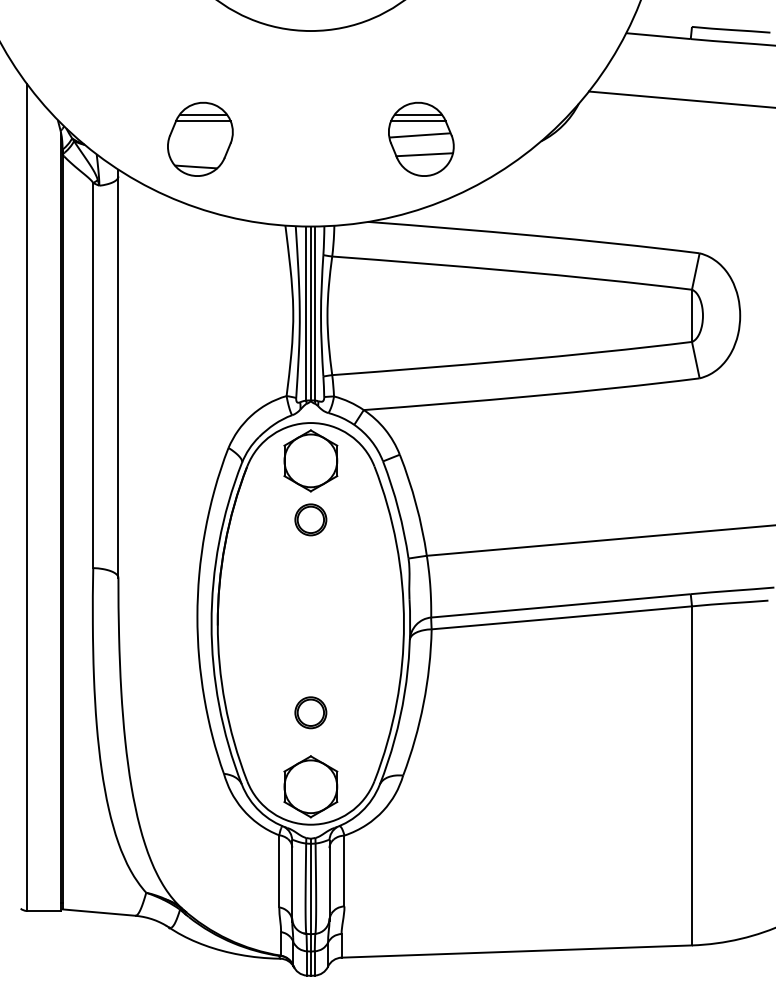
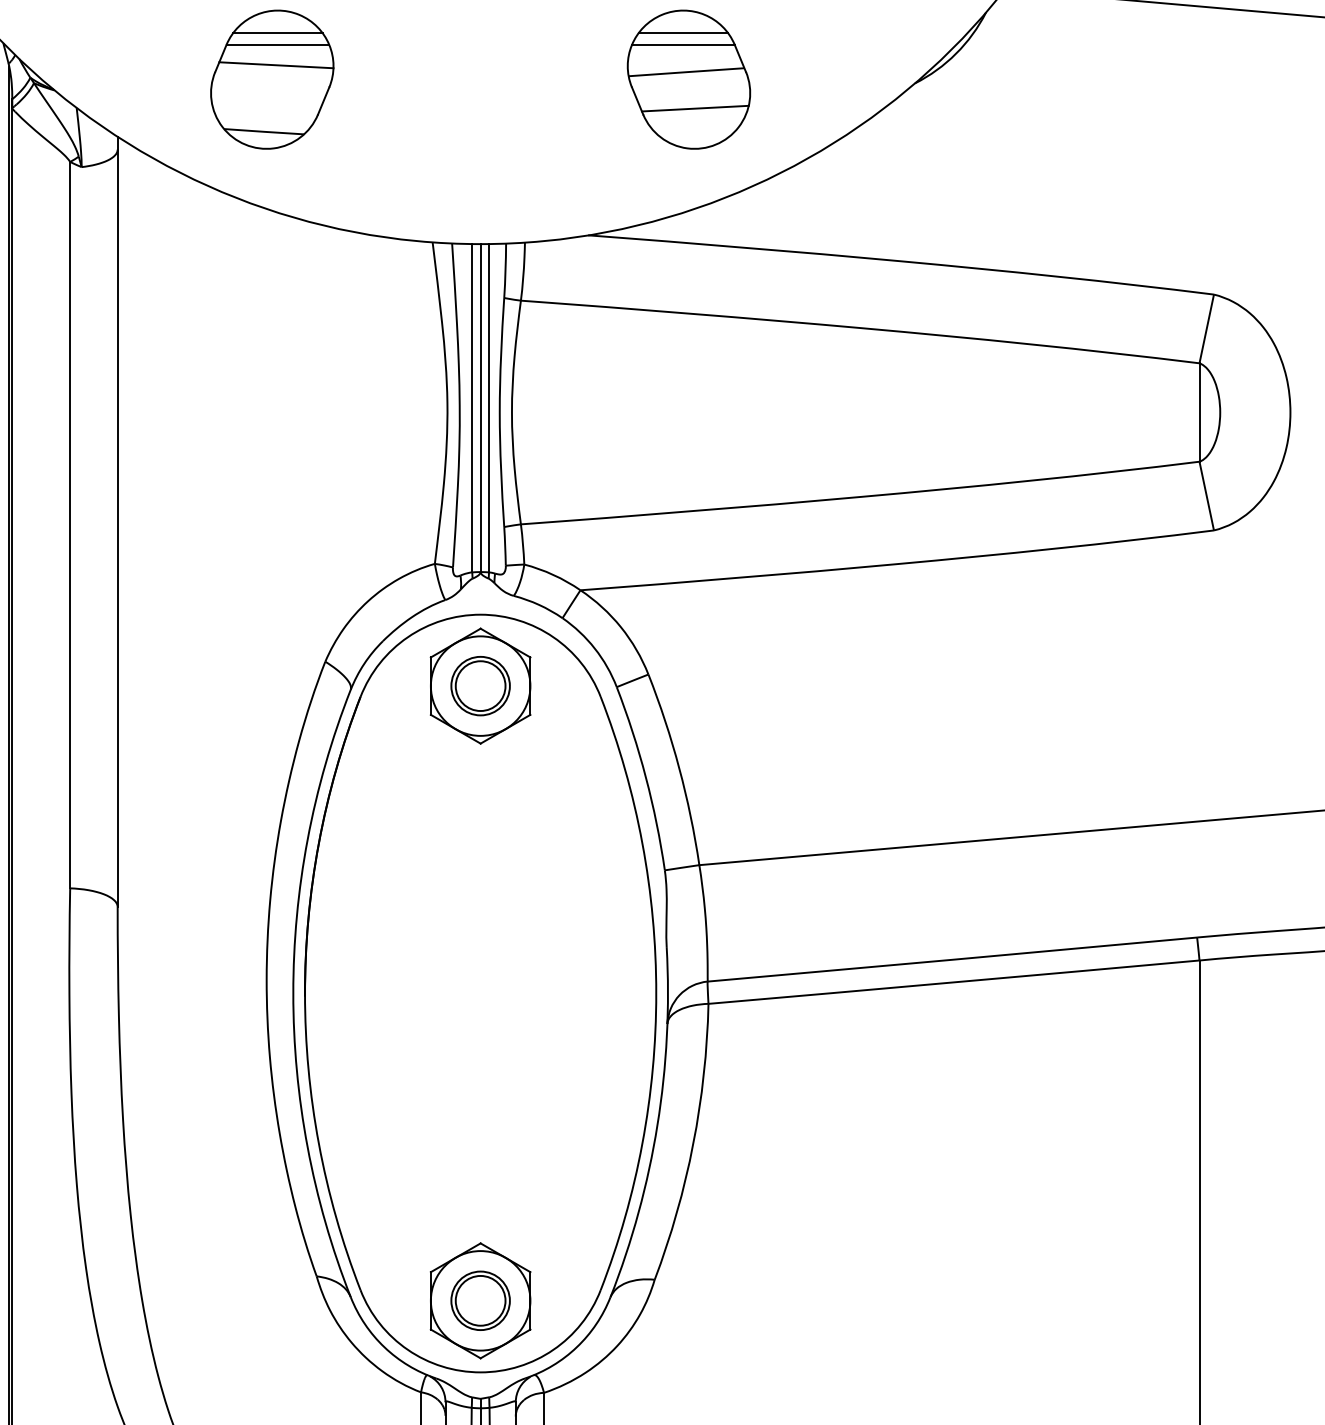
line: (202, 131) -> (276, 64), added
part: (310, 519) -> (479, 685), moved
part: (310, 712) -> (479, 1300), moved

